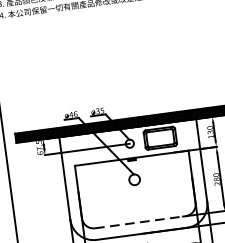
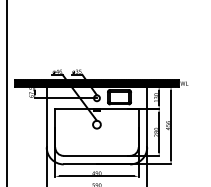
line: (140, 221) -> (97, 155), dashed -> solid

